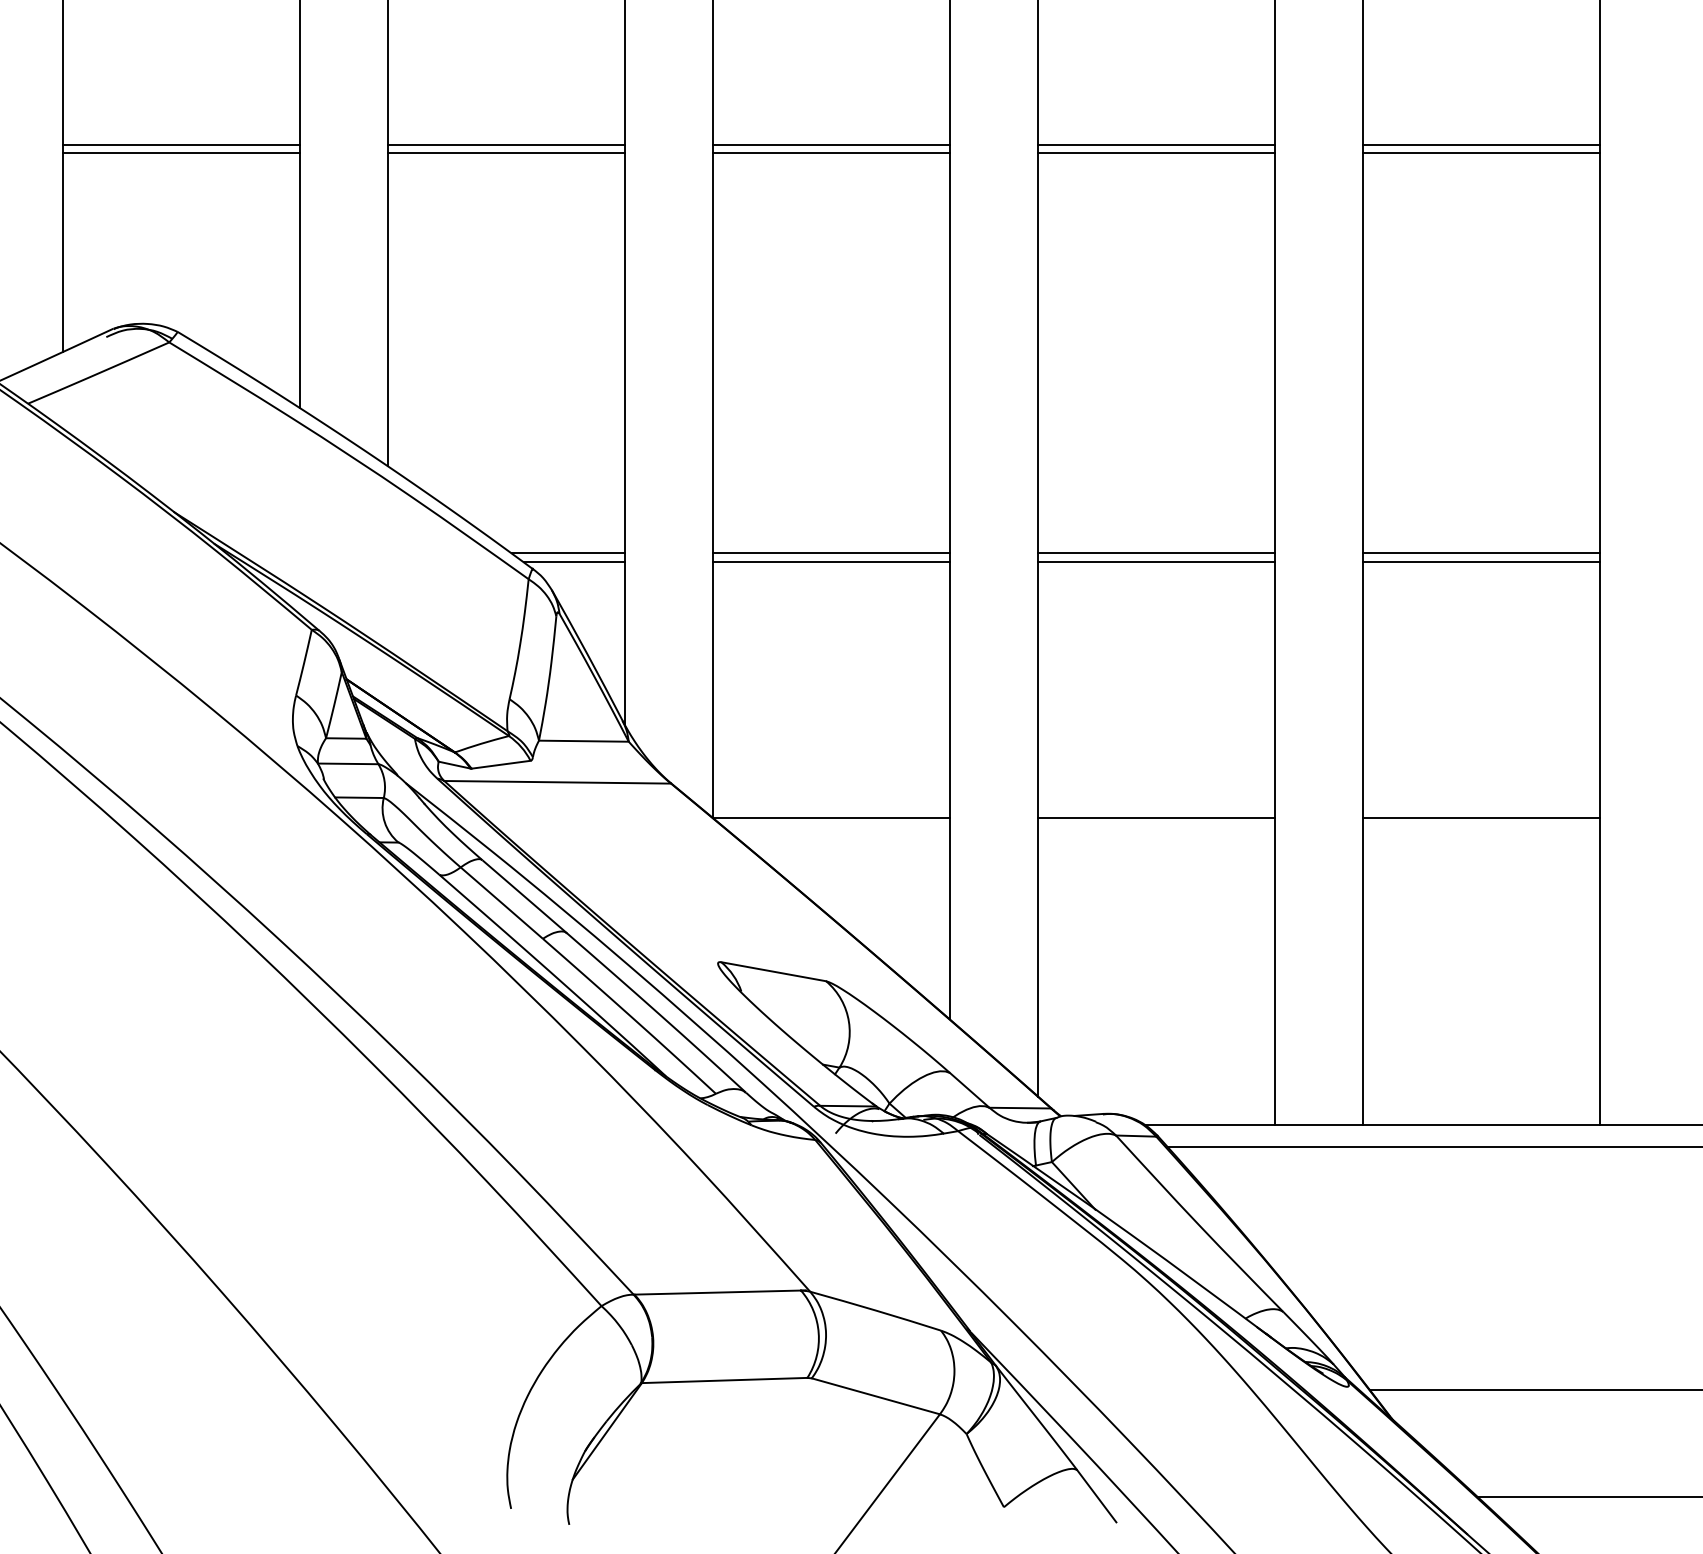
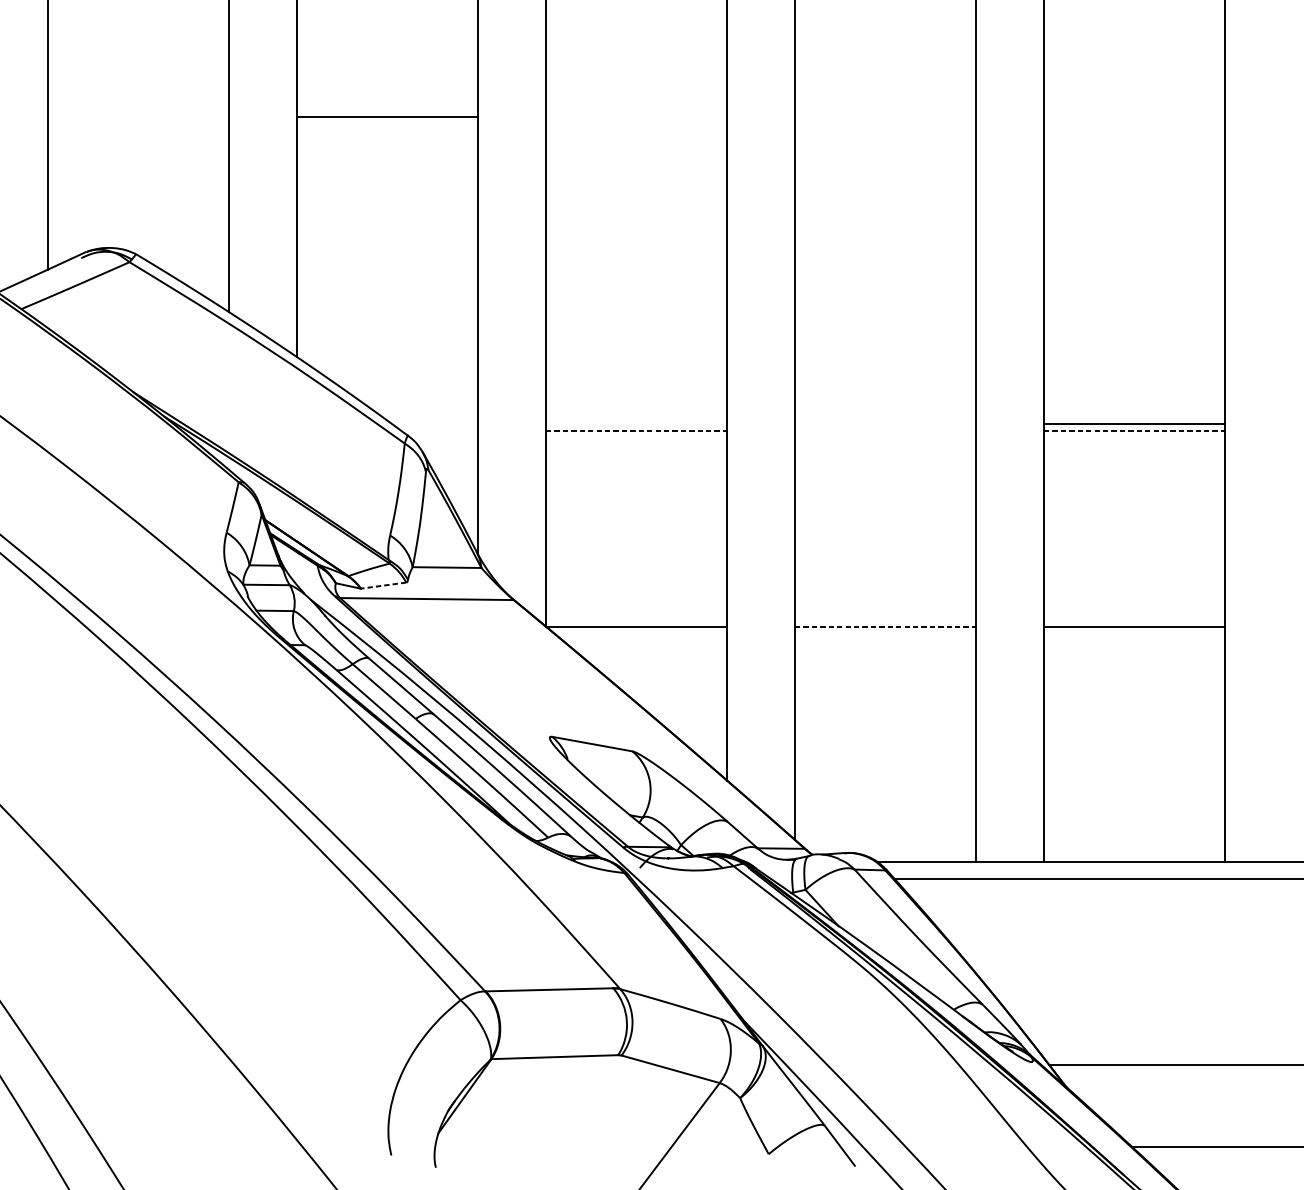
line: (180, 145) -> (138, 111), removed
line: (505, 145) -> (387, 111), removed
line: (831, 145) -> (636, 111), removed
line: (1156, 145) -> (885, 111), removed
line: (1481, 145) -> (1134, 111), removed
line: (180, 153) -> (138, 117), removed
line: (831, 153) -> (636, 117), removed
line: (1156, 153) -> (885, 117), removed
line: (1481, 153) -> (1134, 117), removed
line: (567, 553) -> (434, 423), removed
line: (831, 553) -> (636, 423), removed
line: (1156, 553) -> (885, 423), removed
line: (573, 562) -> (439, 430), removed
line: (831, 562) -> (636, 430), solid -> dashed
line: (1156, 562) -> (885, 430), removed
line: (1482, 562) -> (1135, 430), solid -> dashed
line: (501, 764) -> (383, 585), solid -> dashed
line: (1157, 818) -> (886, 626), solid -> dashed

